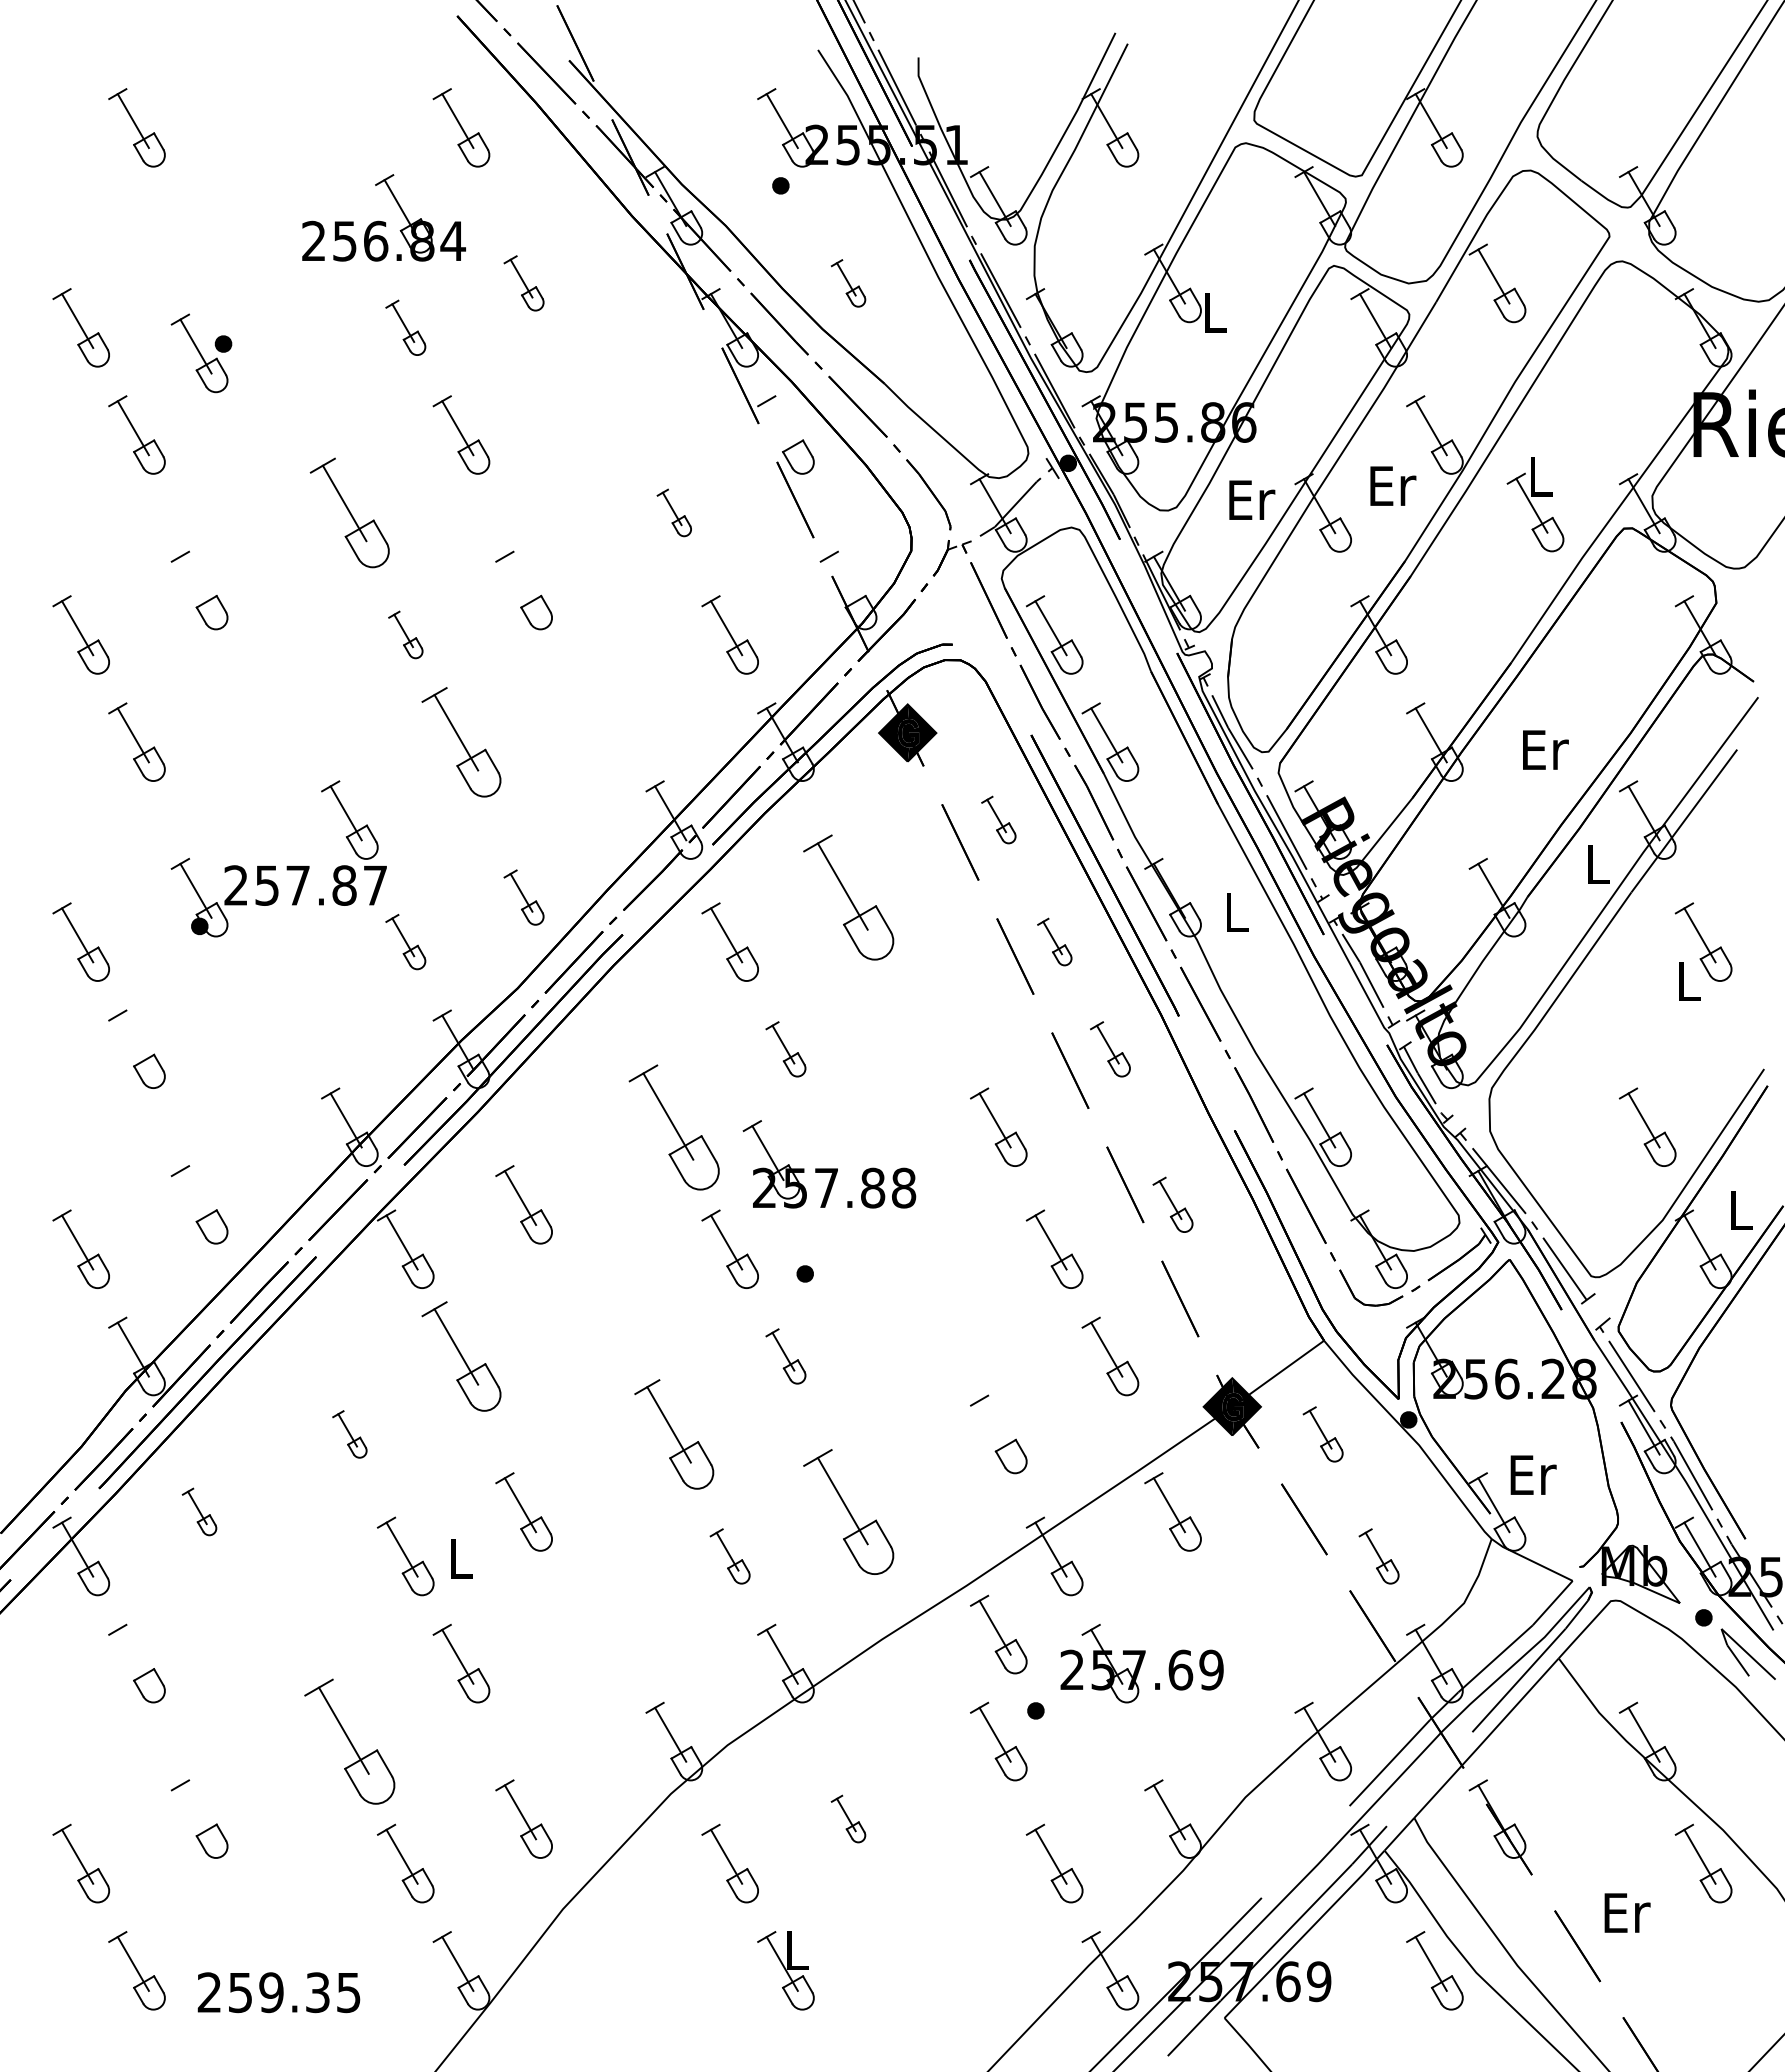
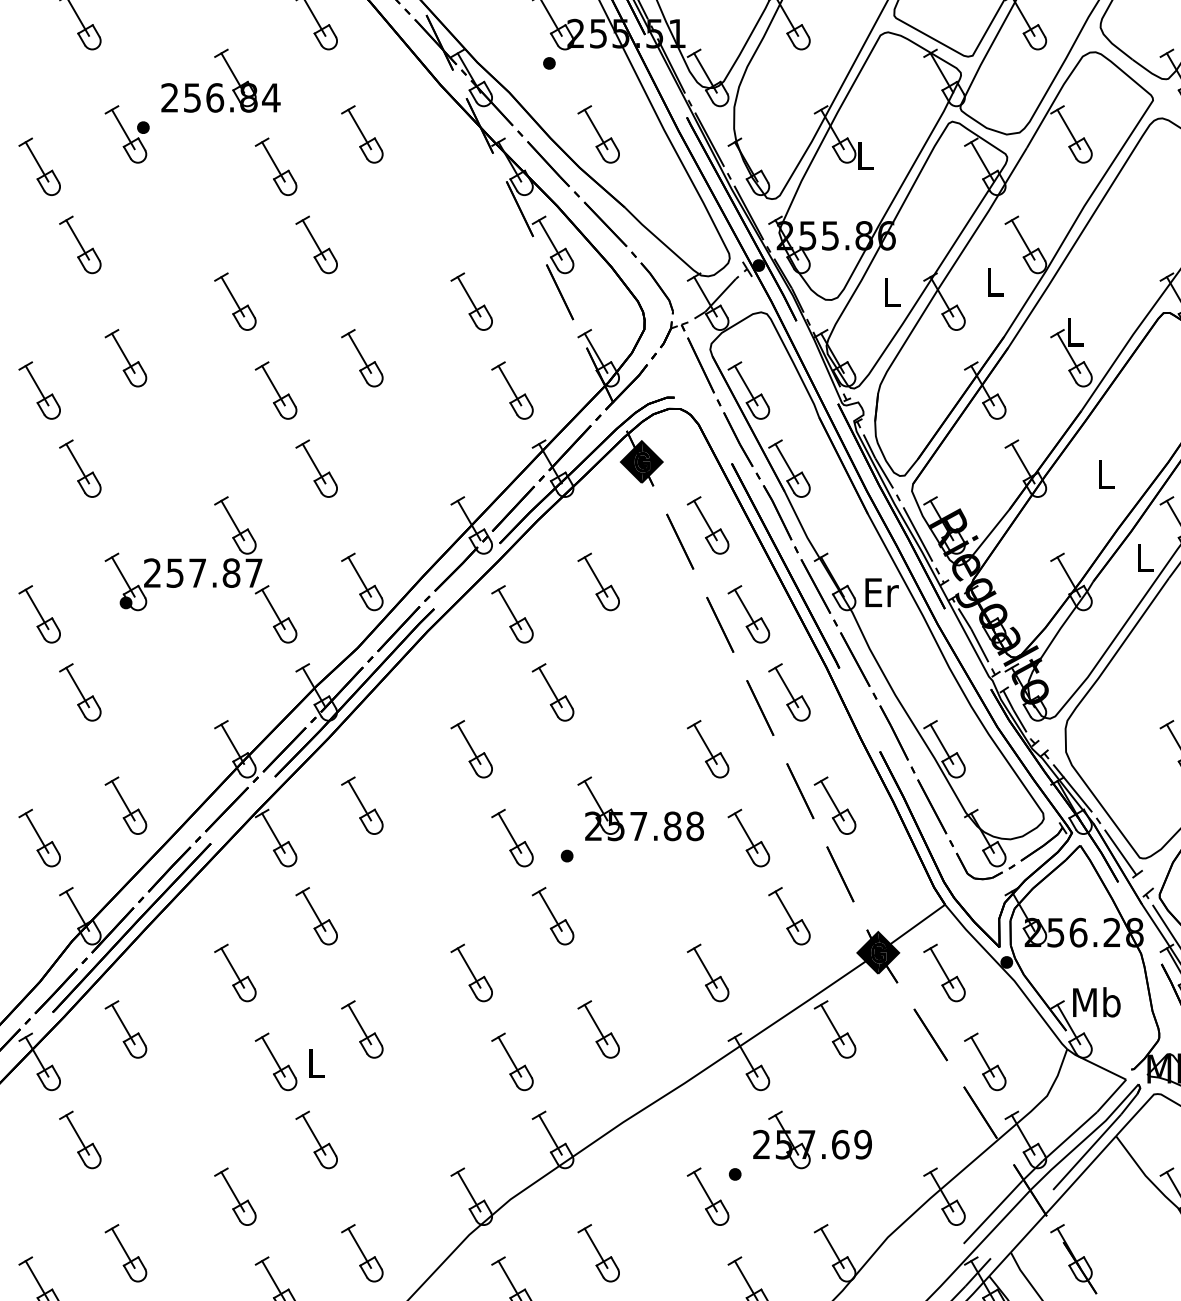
part: (383, 217) -> (220, 80), moved
part: (523, 283) -> (361, 134), size x1.43
part: (848, 283) -> (598, 134), size x1.67
part: (405, 327) -> (275, 166), size x1.43
part: (201, 353) -> (127, 134), moved
line: (781, 428) -> (549, 240), added
text: (1393, 485) -> (995, 281), Er -> L
text: (1252, 499) -> (892, 291), Er -> L
part: (1535, 504) -> (1071, 352), moved
part: (349, 512) -> (235, 301), size x0.71
part: (674, 512) -> (471, 301), size x1.67
line: (195, 583) -> (122, 353), added
line: (520, 583) -> (359, 353), added
line: (844, 583) -> (595, 353), added
part: (405, 634) -> (275, 390), size x1.67
part: (461, 741) -> (316, 468), size x0.71
text: (1545, 749) -> (1106, 474), Er -> L
part: (998, 819) -> (707, 525), size x1.67
part: (523, 897) -> (361, 581), size x1.43
part: (848, 897) -> (598, 581), size x0.62
text: (1237, 912) -> (882, 592), L -> Er
part: (405, 941) -> (275, 613), size x1.43
part: (1054, 941) -> (748, 613), size x1.67
line: (132, 1042) -> (77, 687), added
part: (785, 1049) -> (552, 692), size x1.43
part: (1110, 1049) -> (789, 692), size x1.43
part: (674, 1126) -> (471, 748), size x0.62
part: (829, 1164) -> (640, 809), moved
line: (195, 1197) -> (122, 800), added
part: (1172, 1204) -> (834, 805), size x1.43
part: (461, 1356) -> (316, 916), size x0.71
part: (785, 1356) -> (552, 916), size x1.43
line: (994, 1427) -> (705, 967), added
part: (349, 1434) -> (235, 973), size x1.67
part: (674, 1434) -> (471, 973), size x0.71
part: (1322, 1434) -> (943, 973), size x1.43
text: (1531, 1474) -> (1096, 1002), Er -> Mb
part: (199, 1511) -> (125, 1029), size x1.67
part: (848, 1511) -> (598, 1029), size x0.62
part: (729, 1556) -> (511, 1061), size x1.43
part: (1378, 1556) -> (984, 1061), size x1.43
part: (998, 1634) -> (707, 1118), removed
line: (132, 1656) -> (77, 1134), added
part: (349, 1741) -> (235, 1196), size x0.62
line: (195, 1812) -> (122, 1248), added
part: (848, 1818) -> (598, 1252), size x1.67

